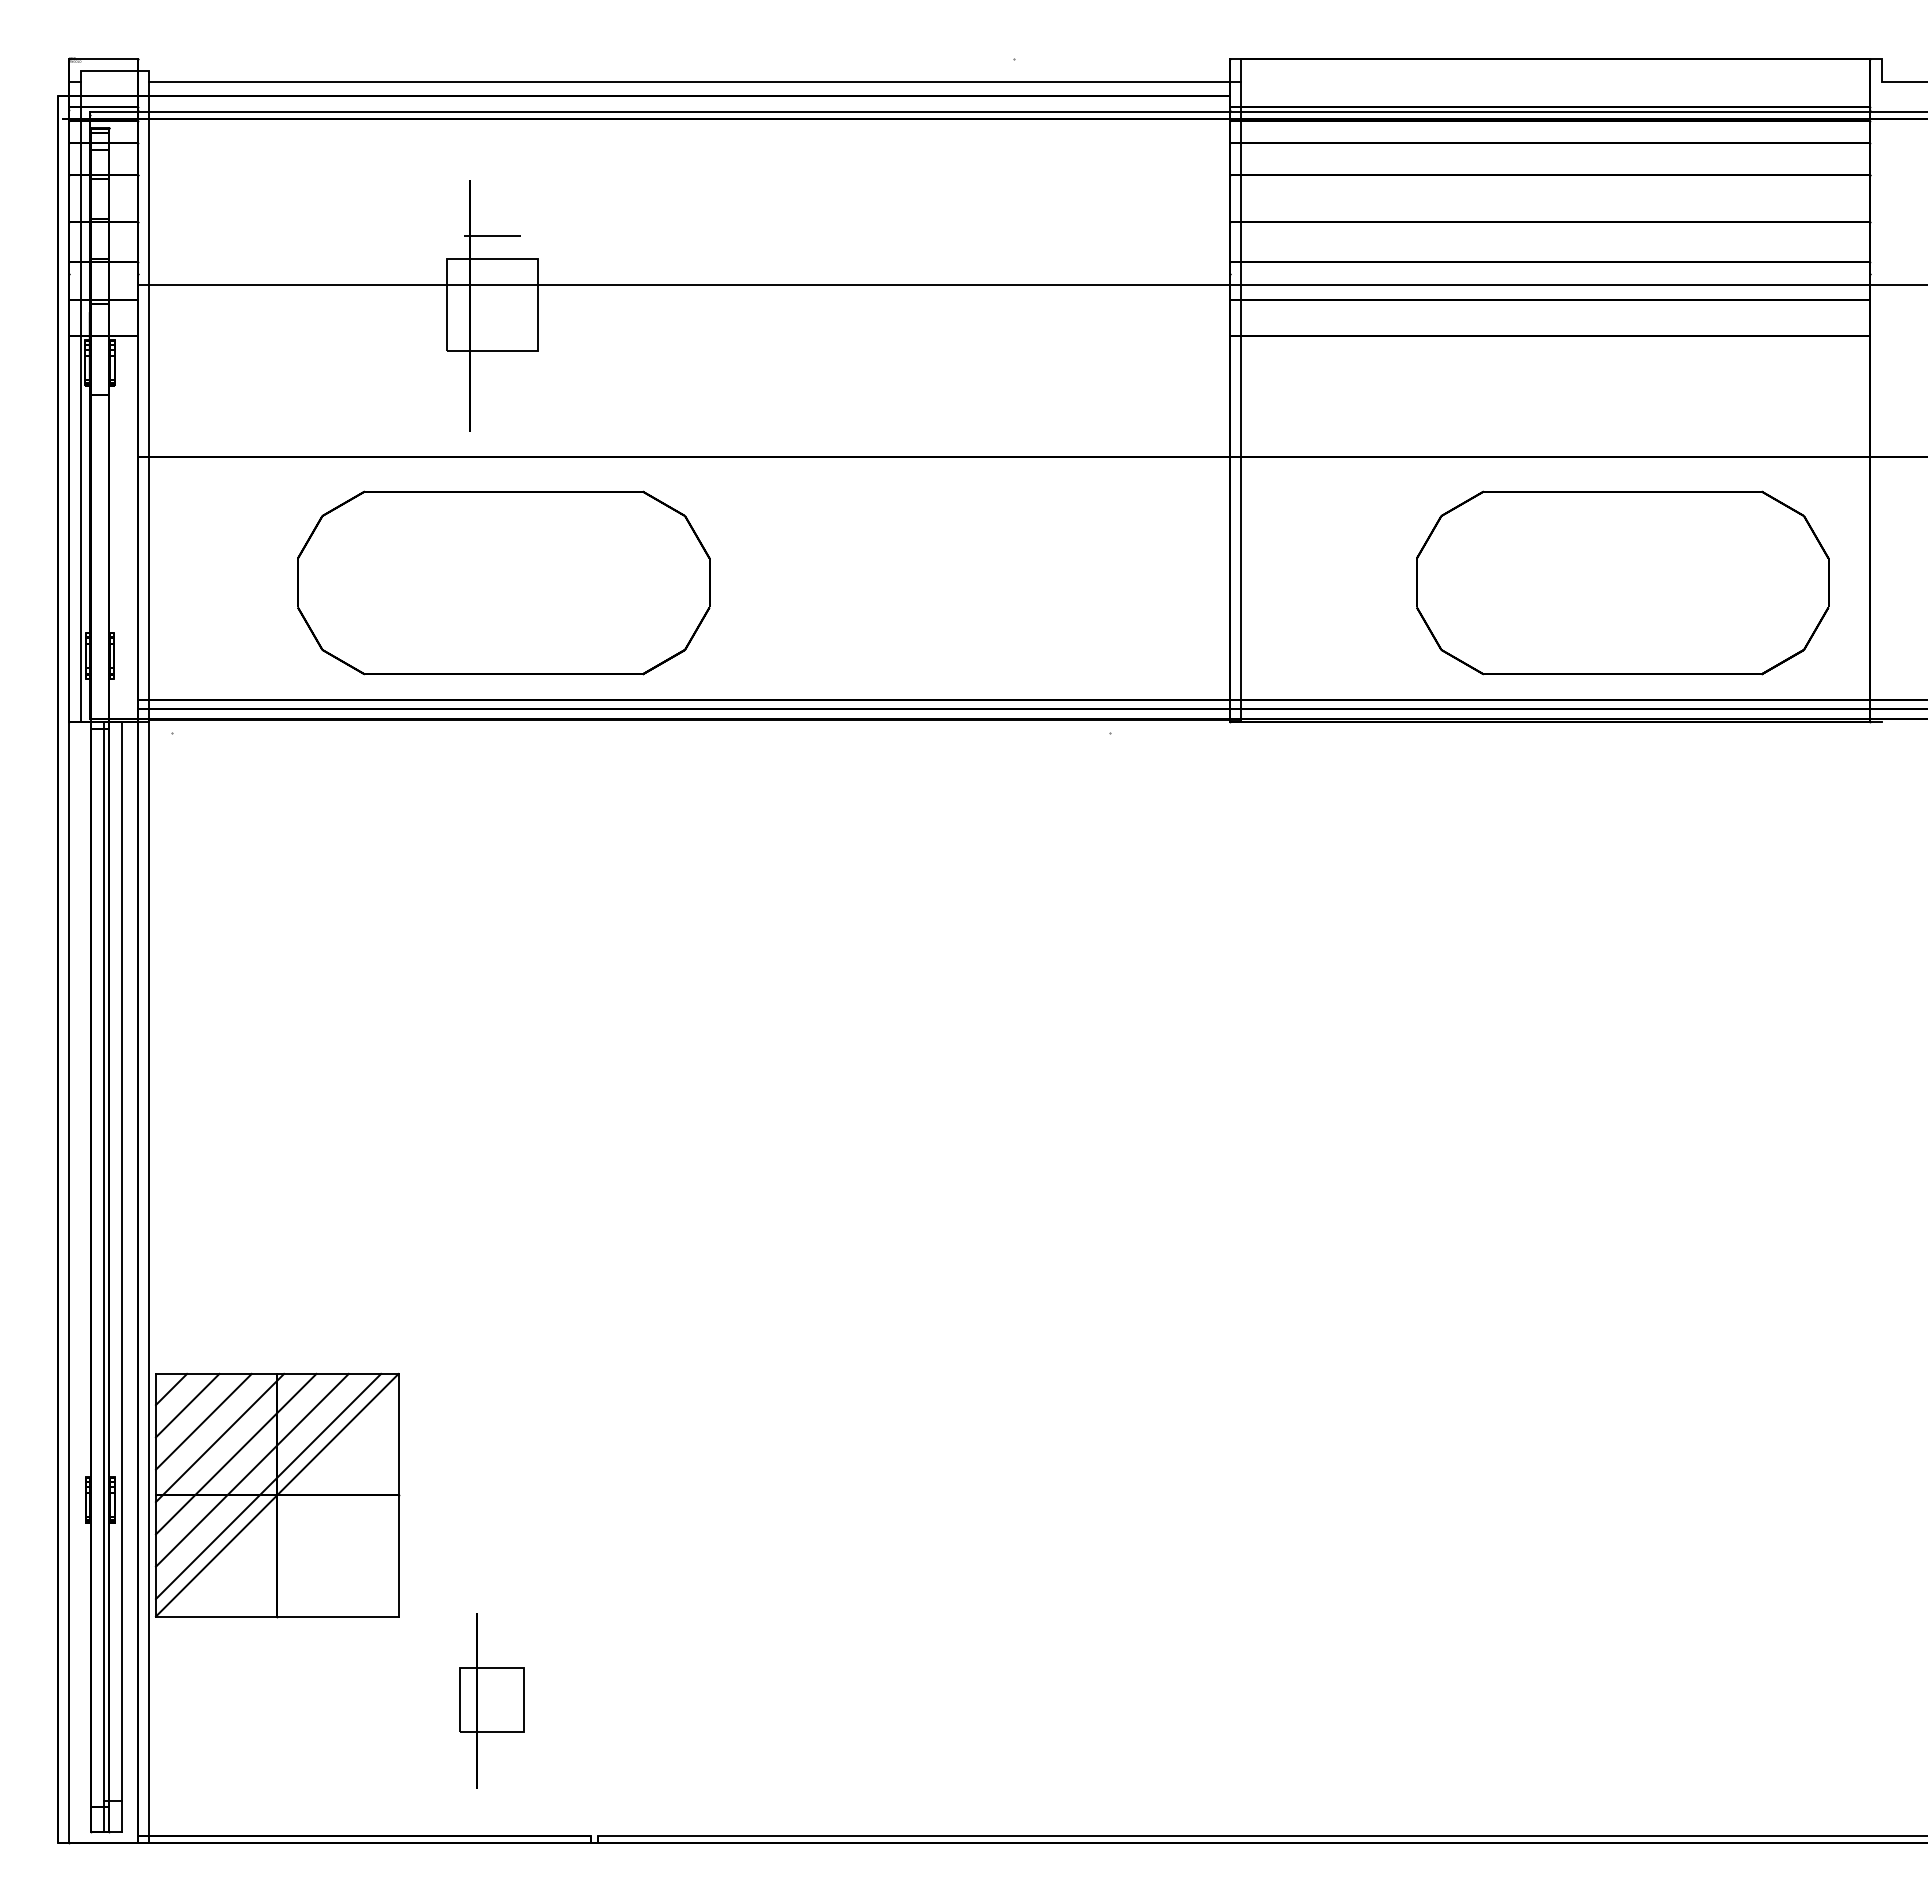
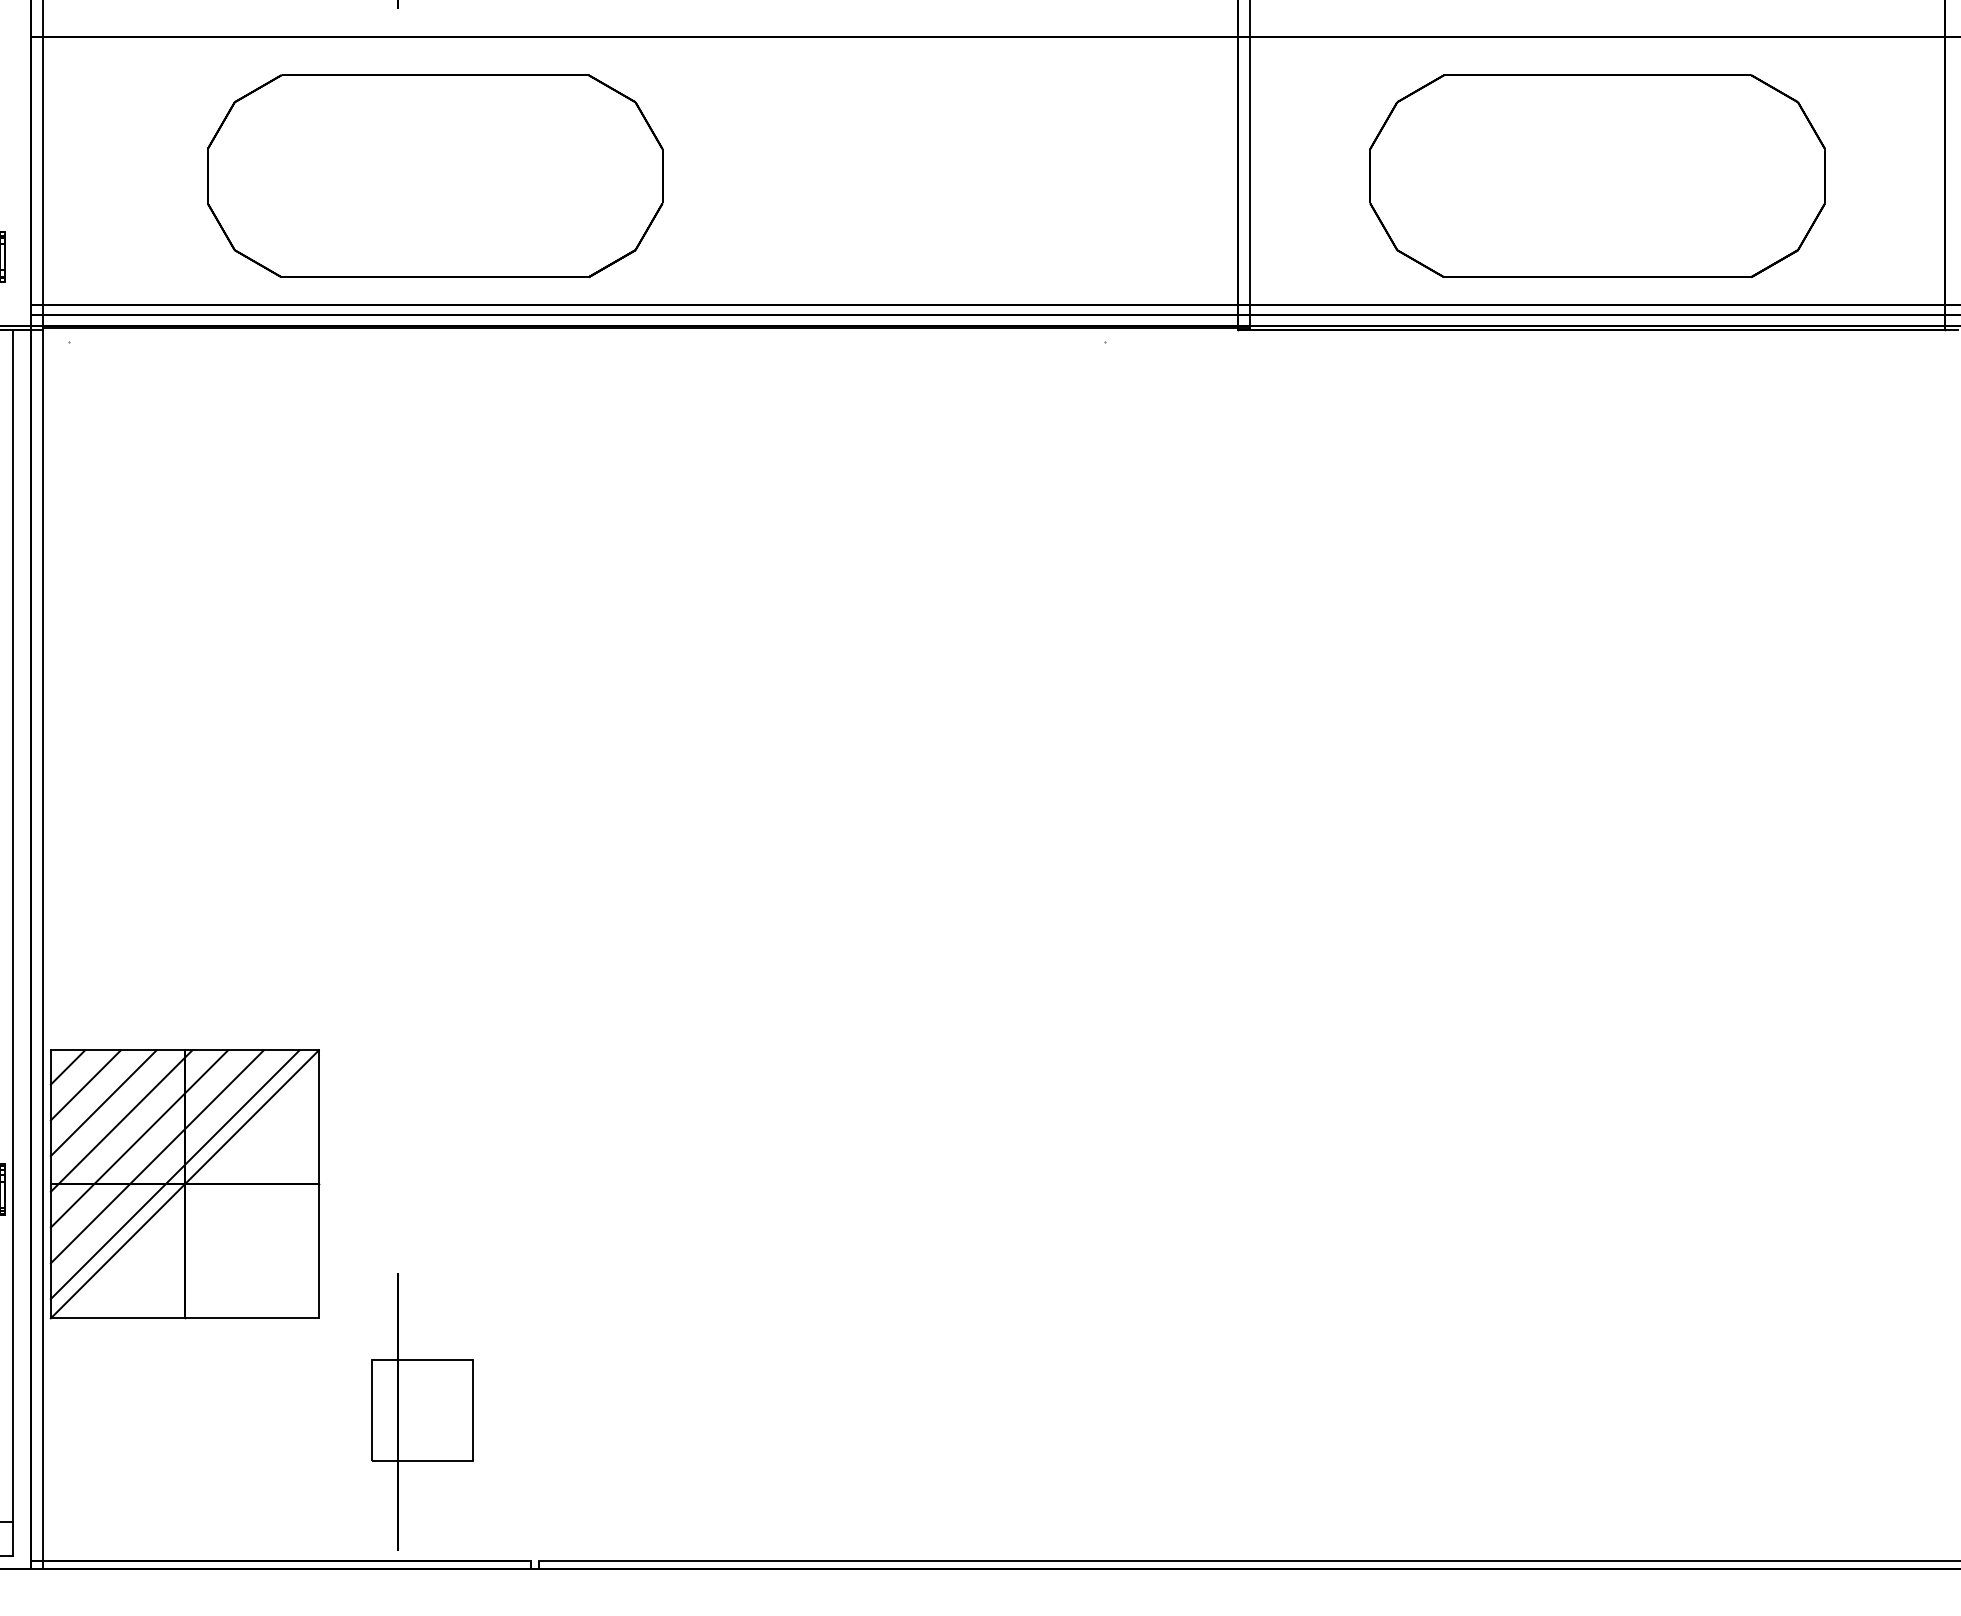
part: (1622, 582) -> (1597, 175), moved
part: (492, 1700) -> (422, 1411), size x1.43

